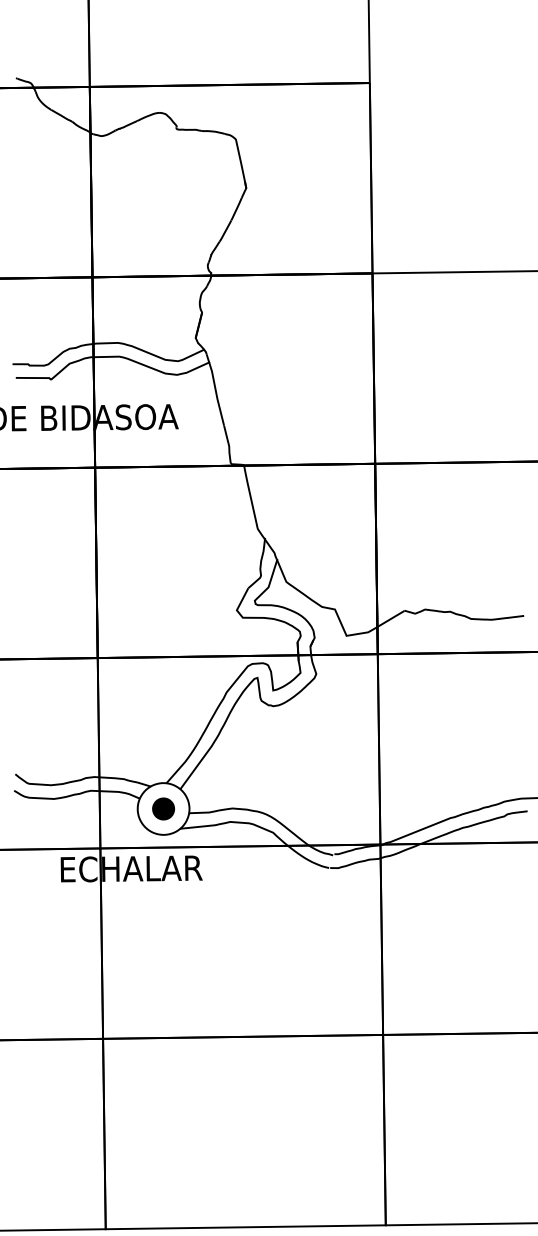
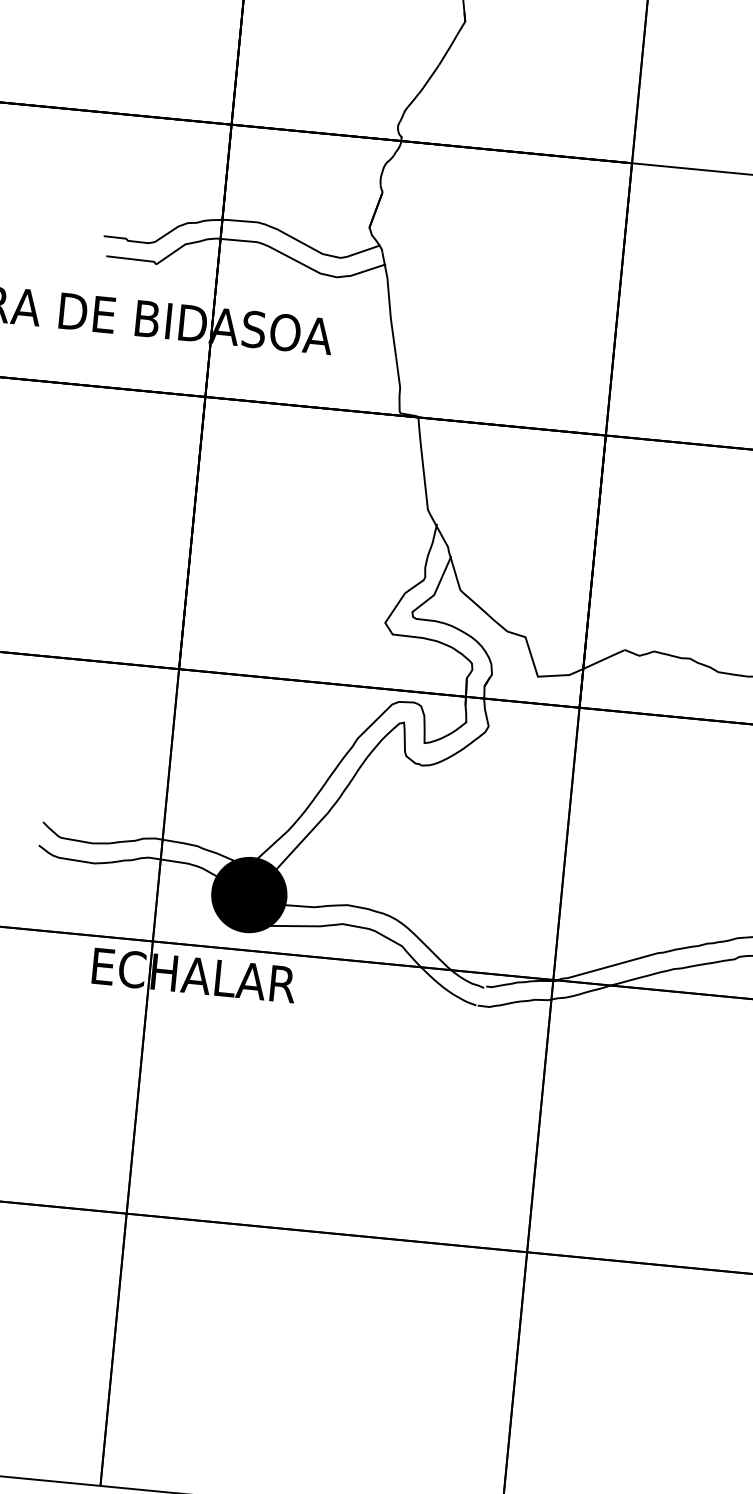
fill: (163, 808) -> (249, 894), added

